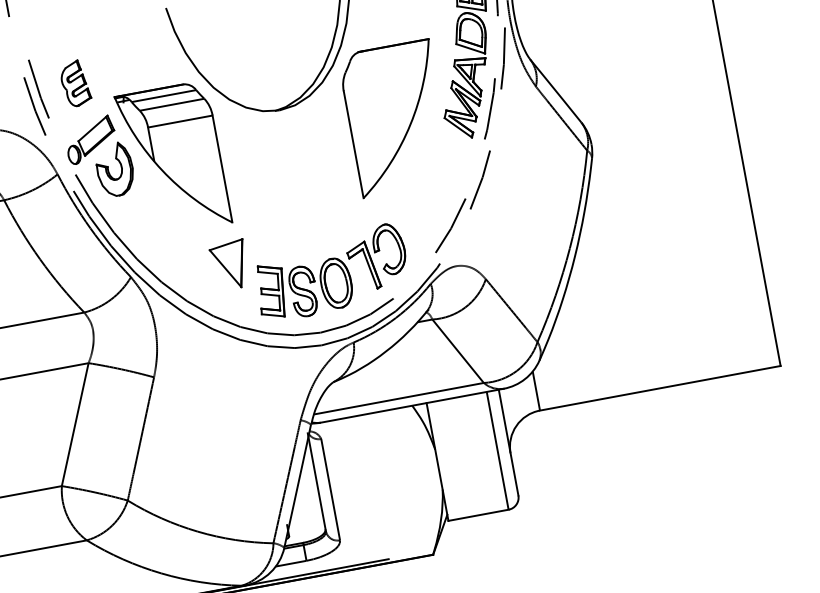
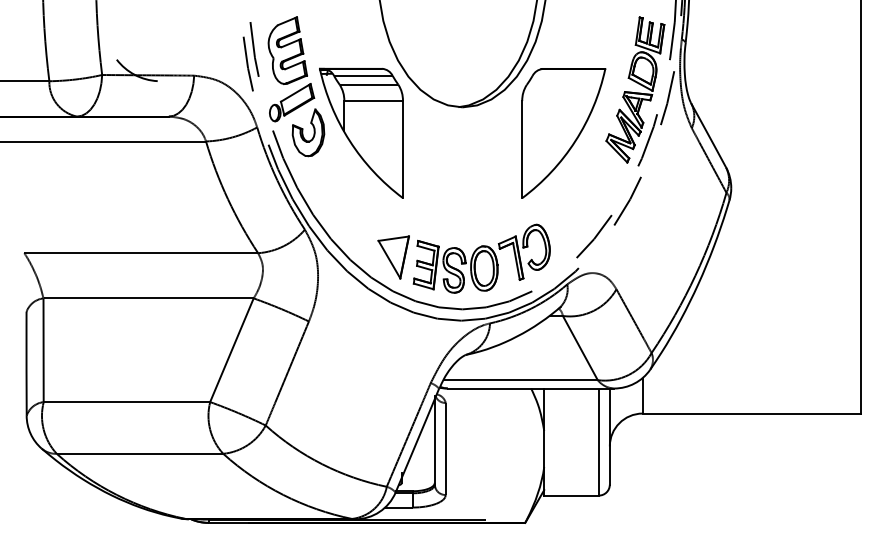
part: (75, 83) -> (287, 50), size x1.67
part: (229, 265) -> (393, 257), moved

